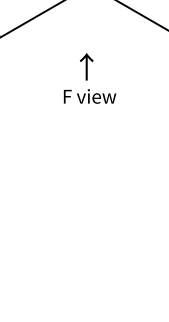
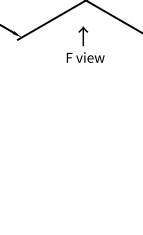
text: (89, 78) -> (85, 44), moved

